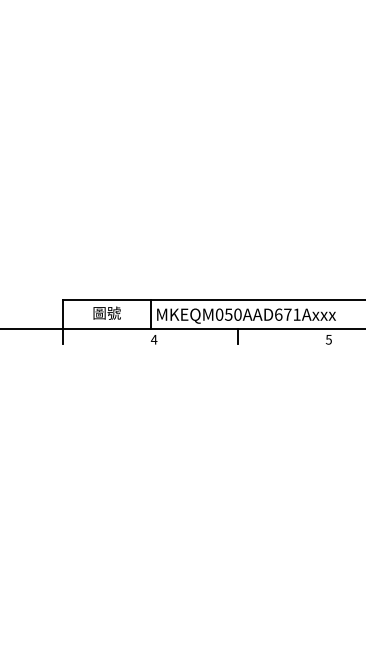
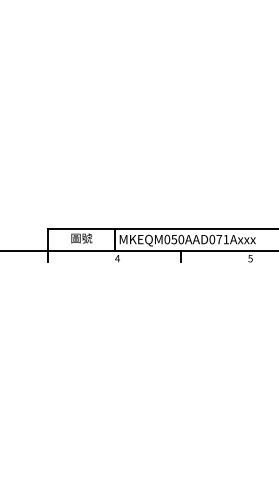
text: (278, 314) -> (212, 239), MKEQM050AAD671Axxx -> MKEQM050AAD071Axxx

